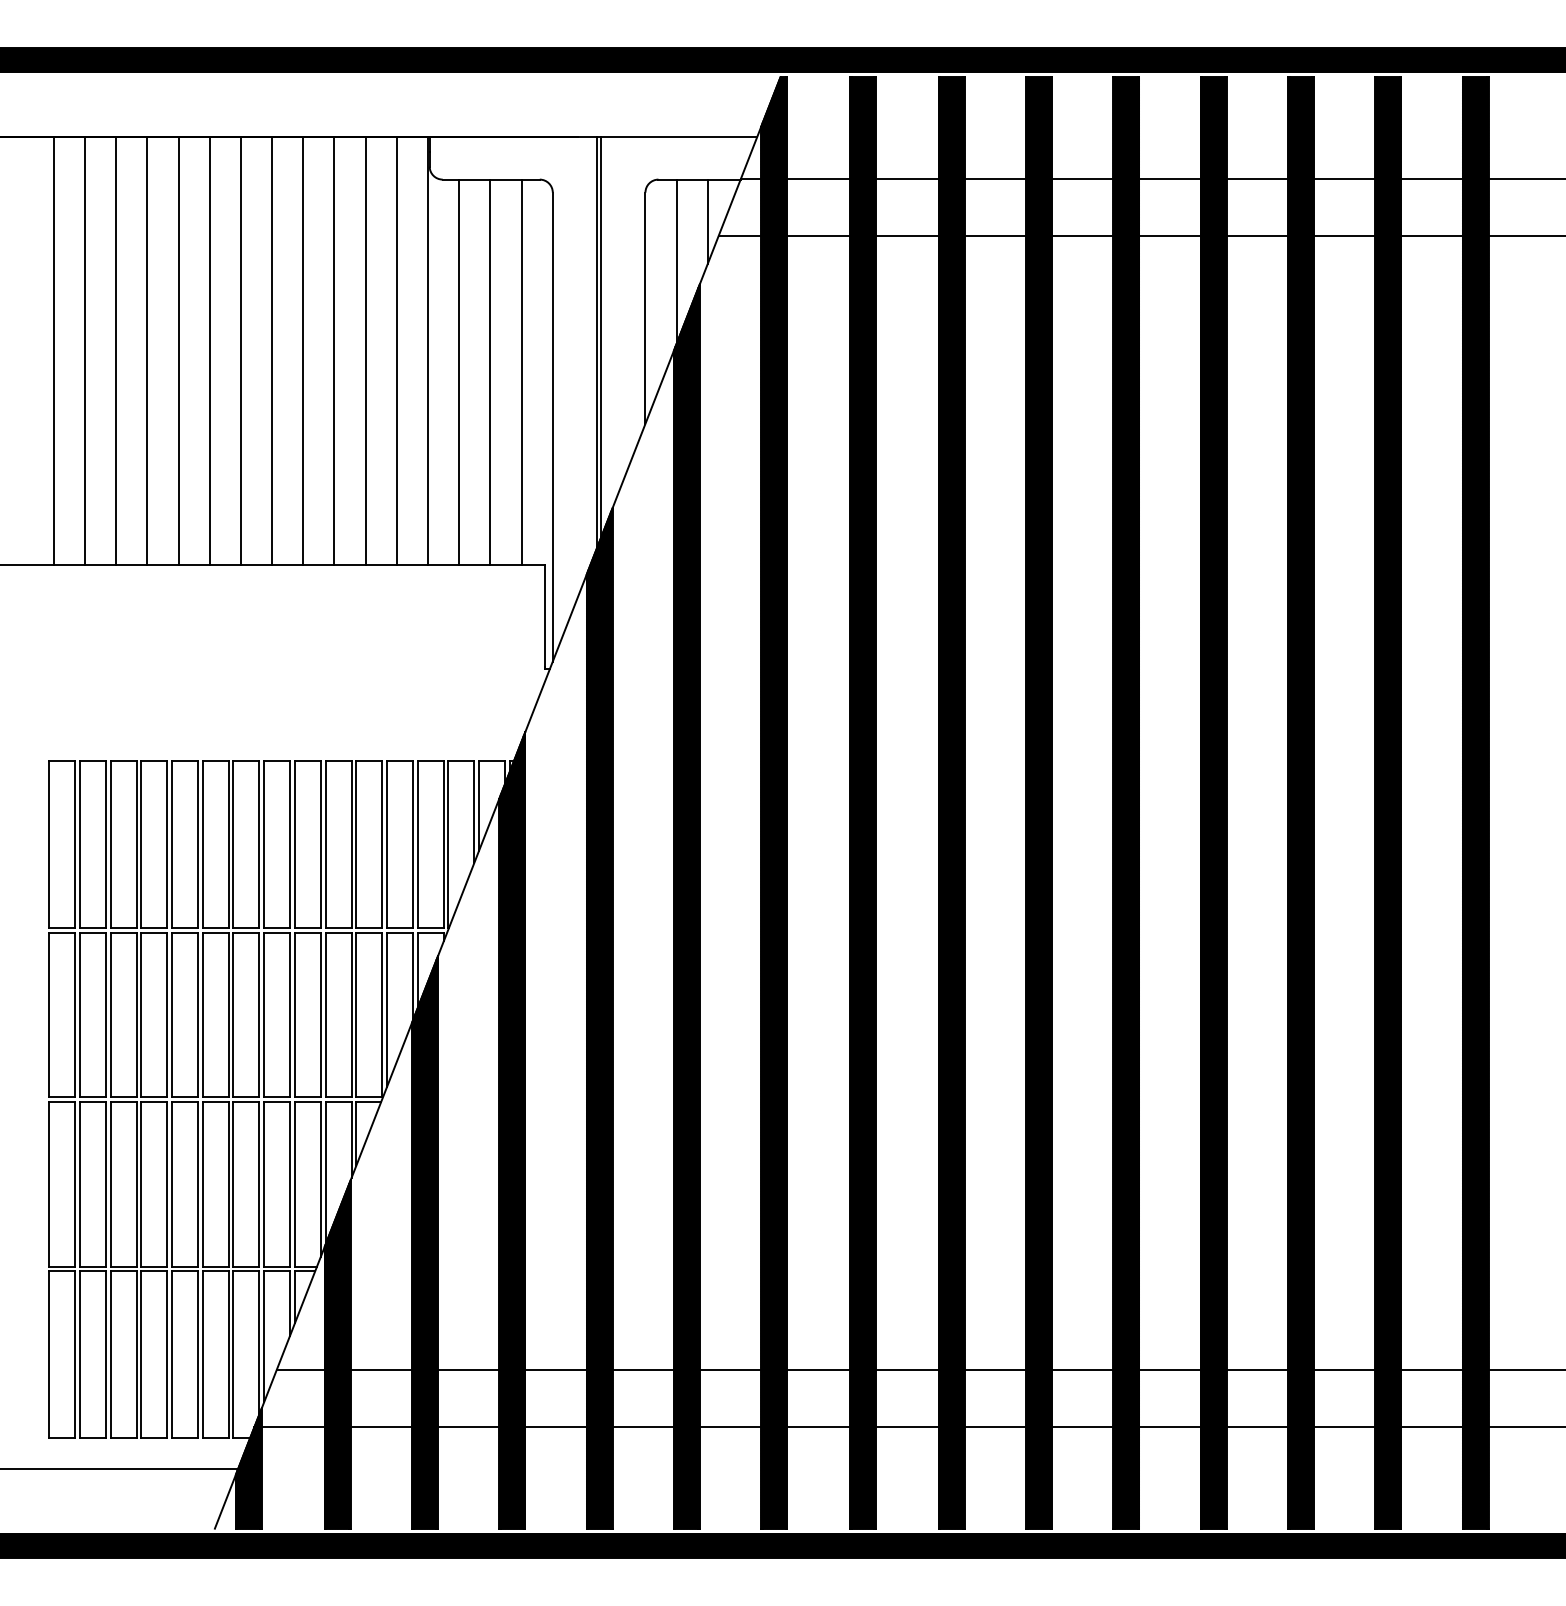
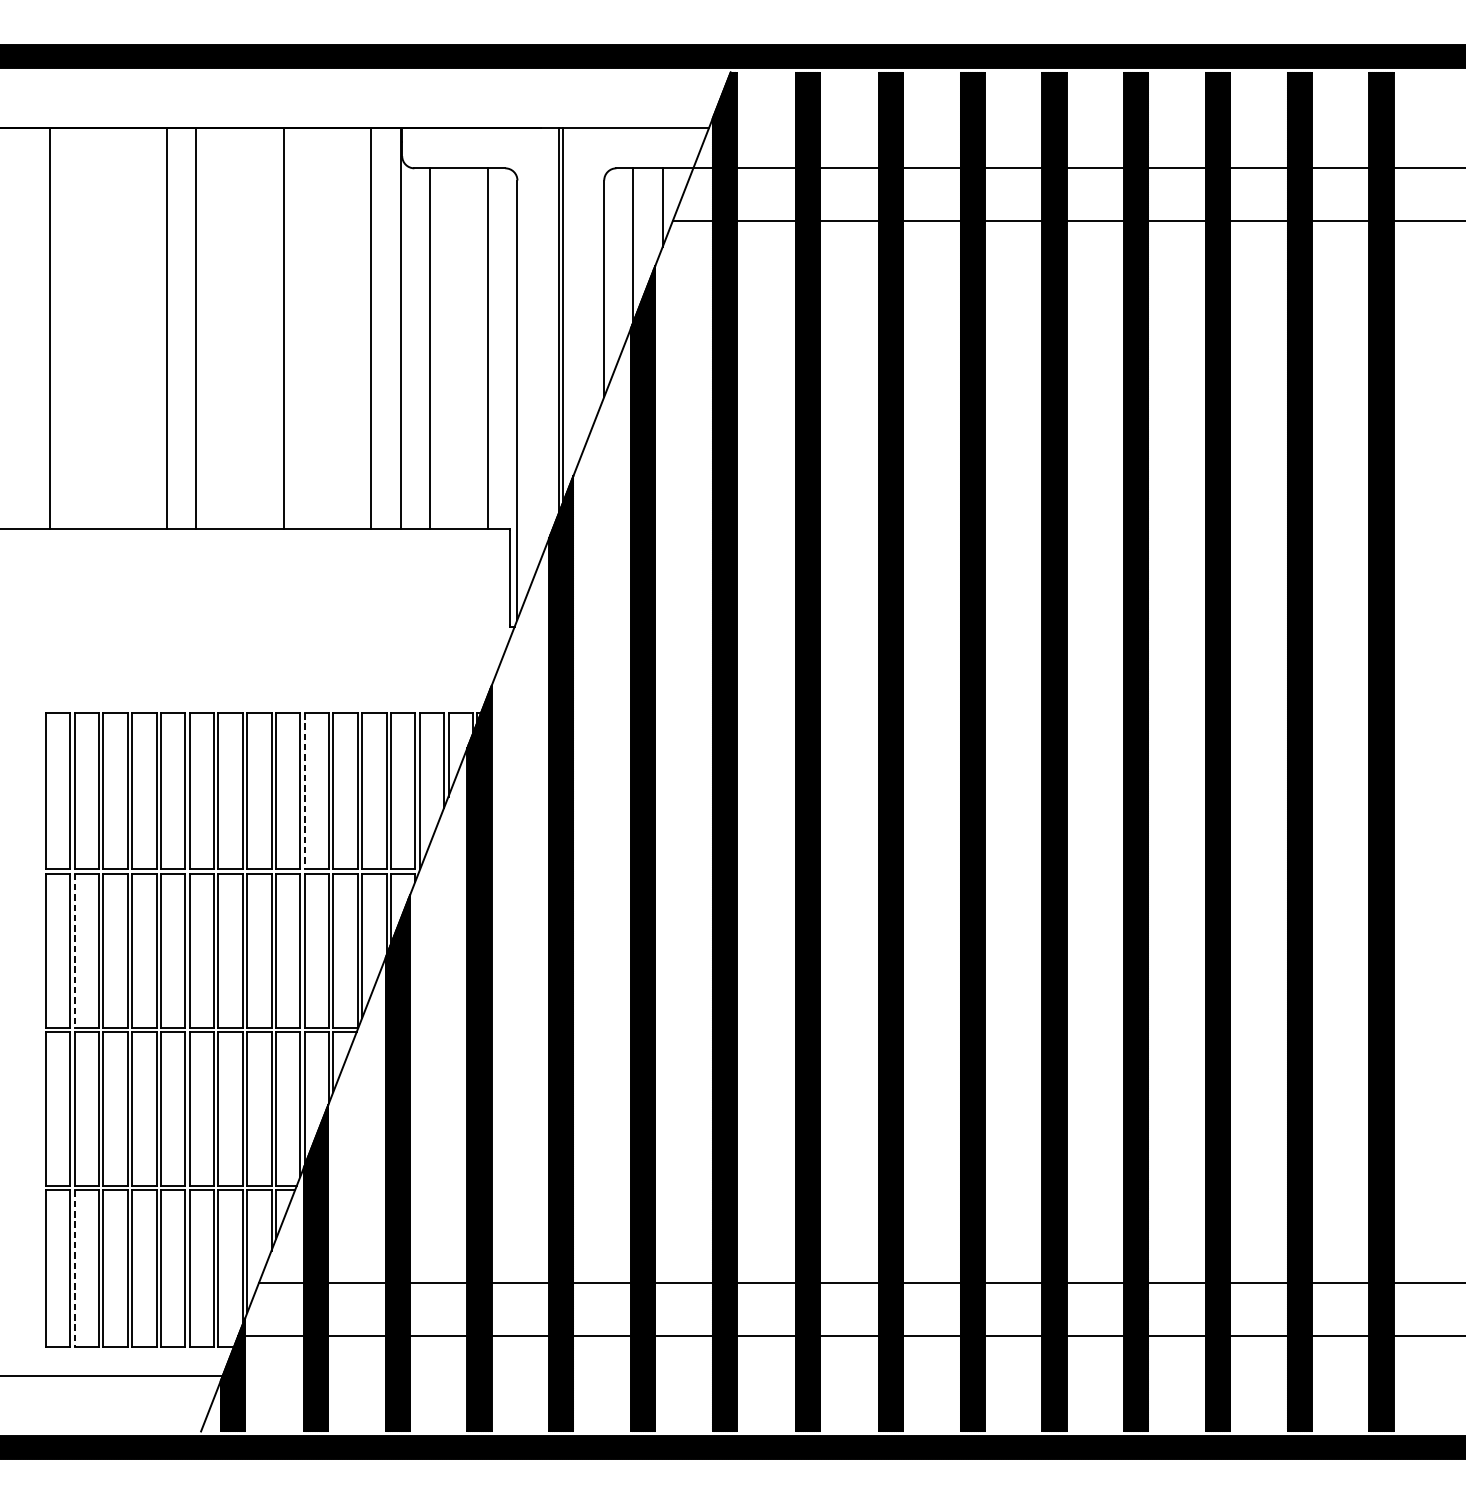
line: (85, 350) -> (79, 328), removed
line: (116, 350) -> (108, 328), removed
line: (147, 350) -> (137, 328), removed
line: (240, 350) -> (225, 328), removed
line: (272, 350) -> (255, 328), removed
line: (334, 350) -> (313, 328), removed
line: (365, 350) -> (342, 328), removed
line: (490, 371) -> (459, 347), removed
line: (325, 845) -> (304, 791), solid -> dashed
line: (79, 1015) -> (74, 950), solid -> dashed
line: (79, 1355) -> (74, 1269), solid -> dashed

